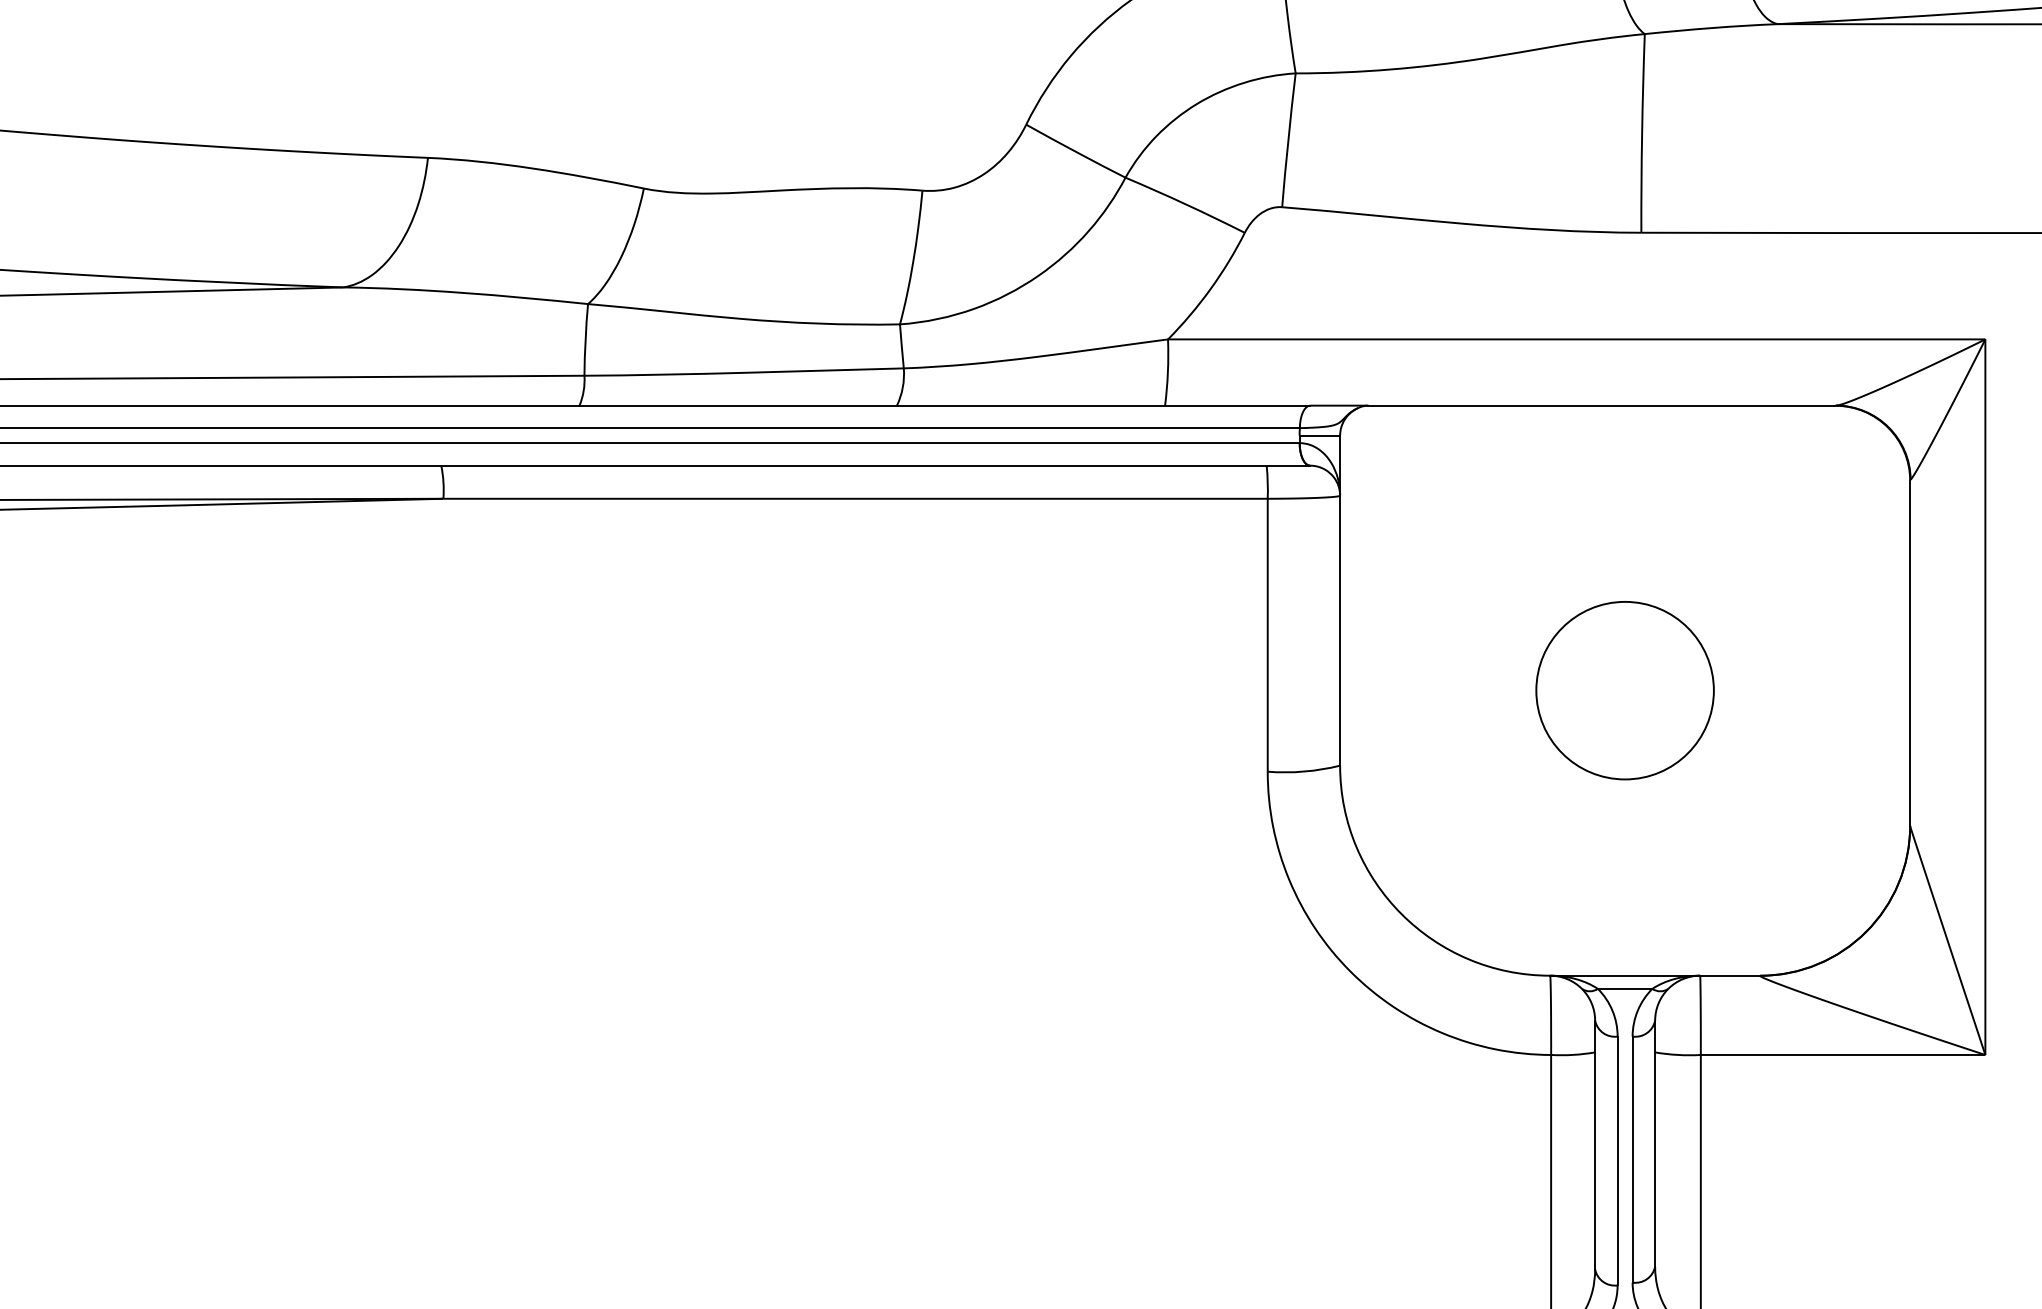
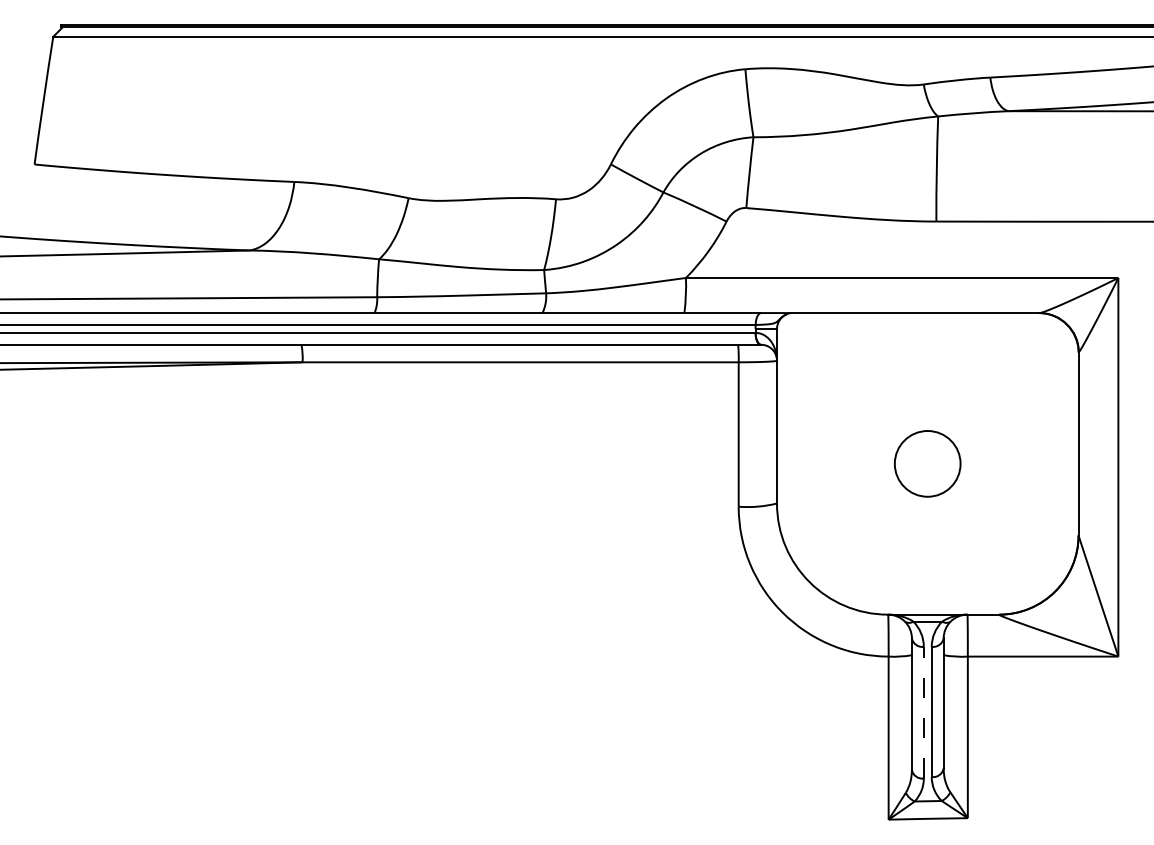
circle: (1624, 690) -> (927, 463), size x0.7
line: (1617, 1160) -> (923, 712), solid -> dashed

